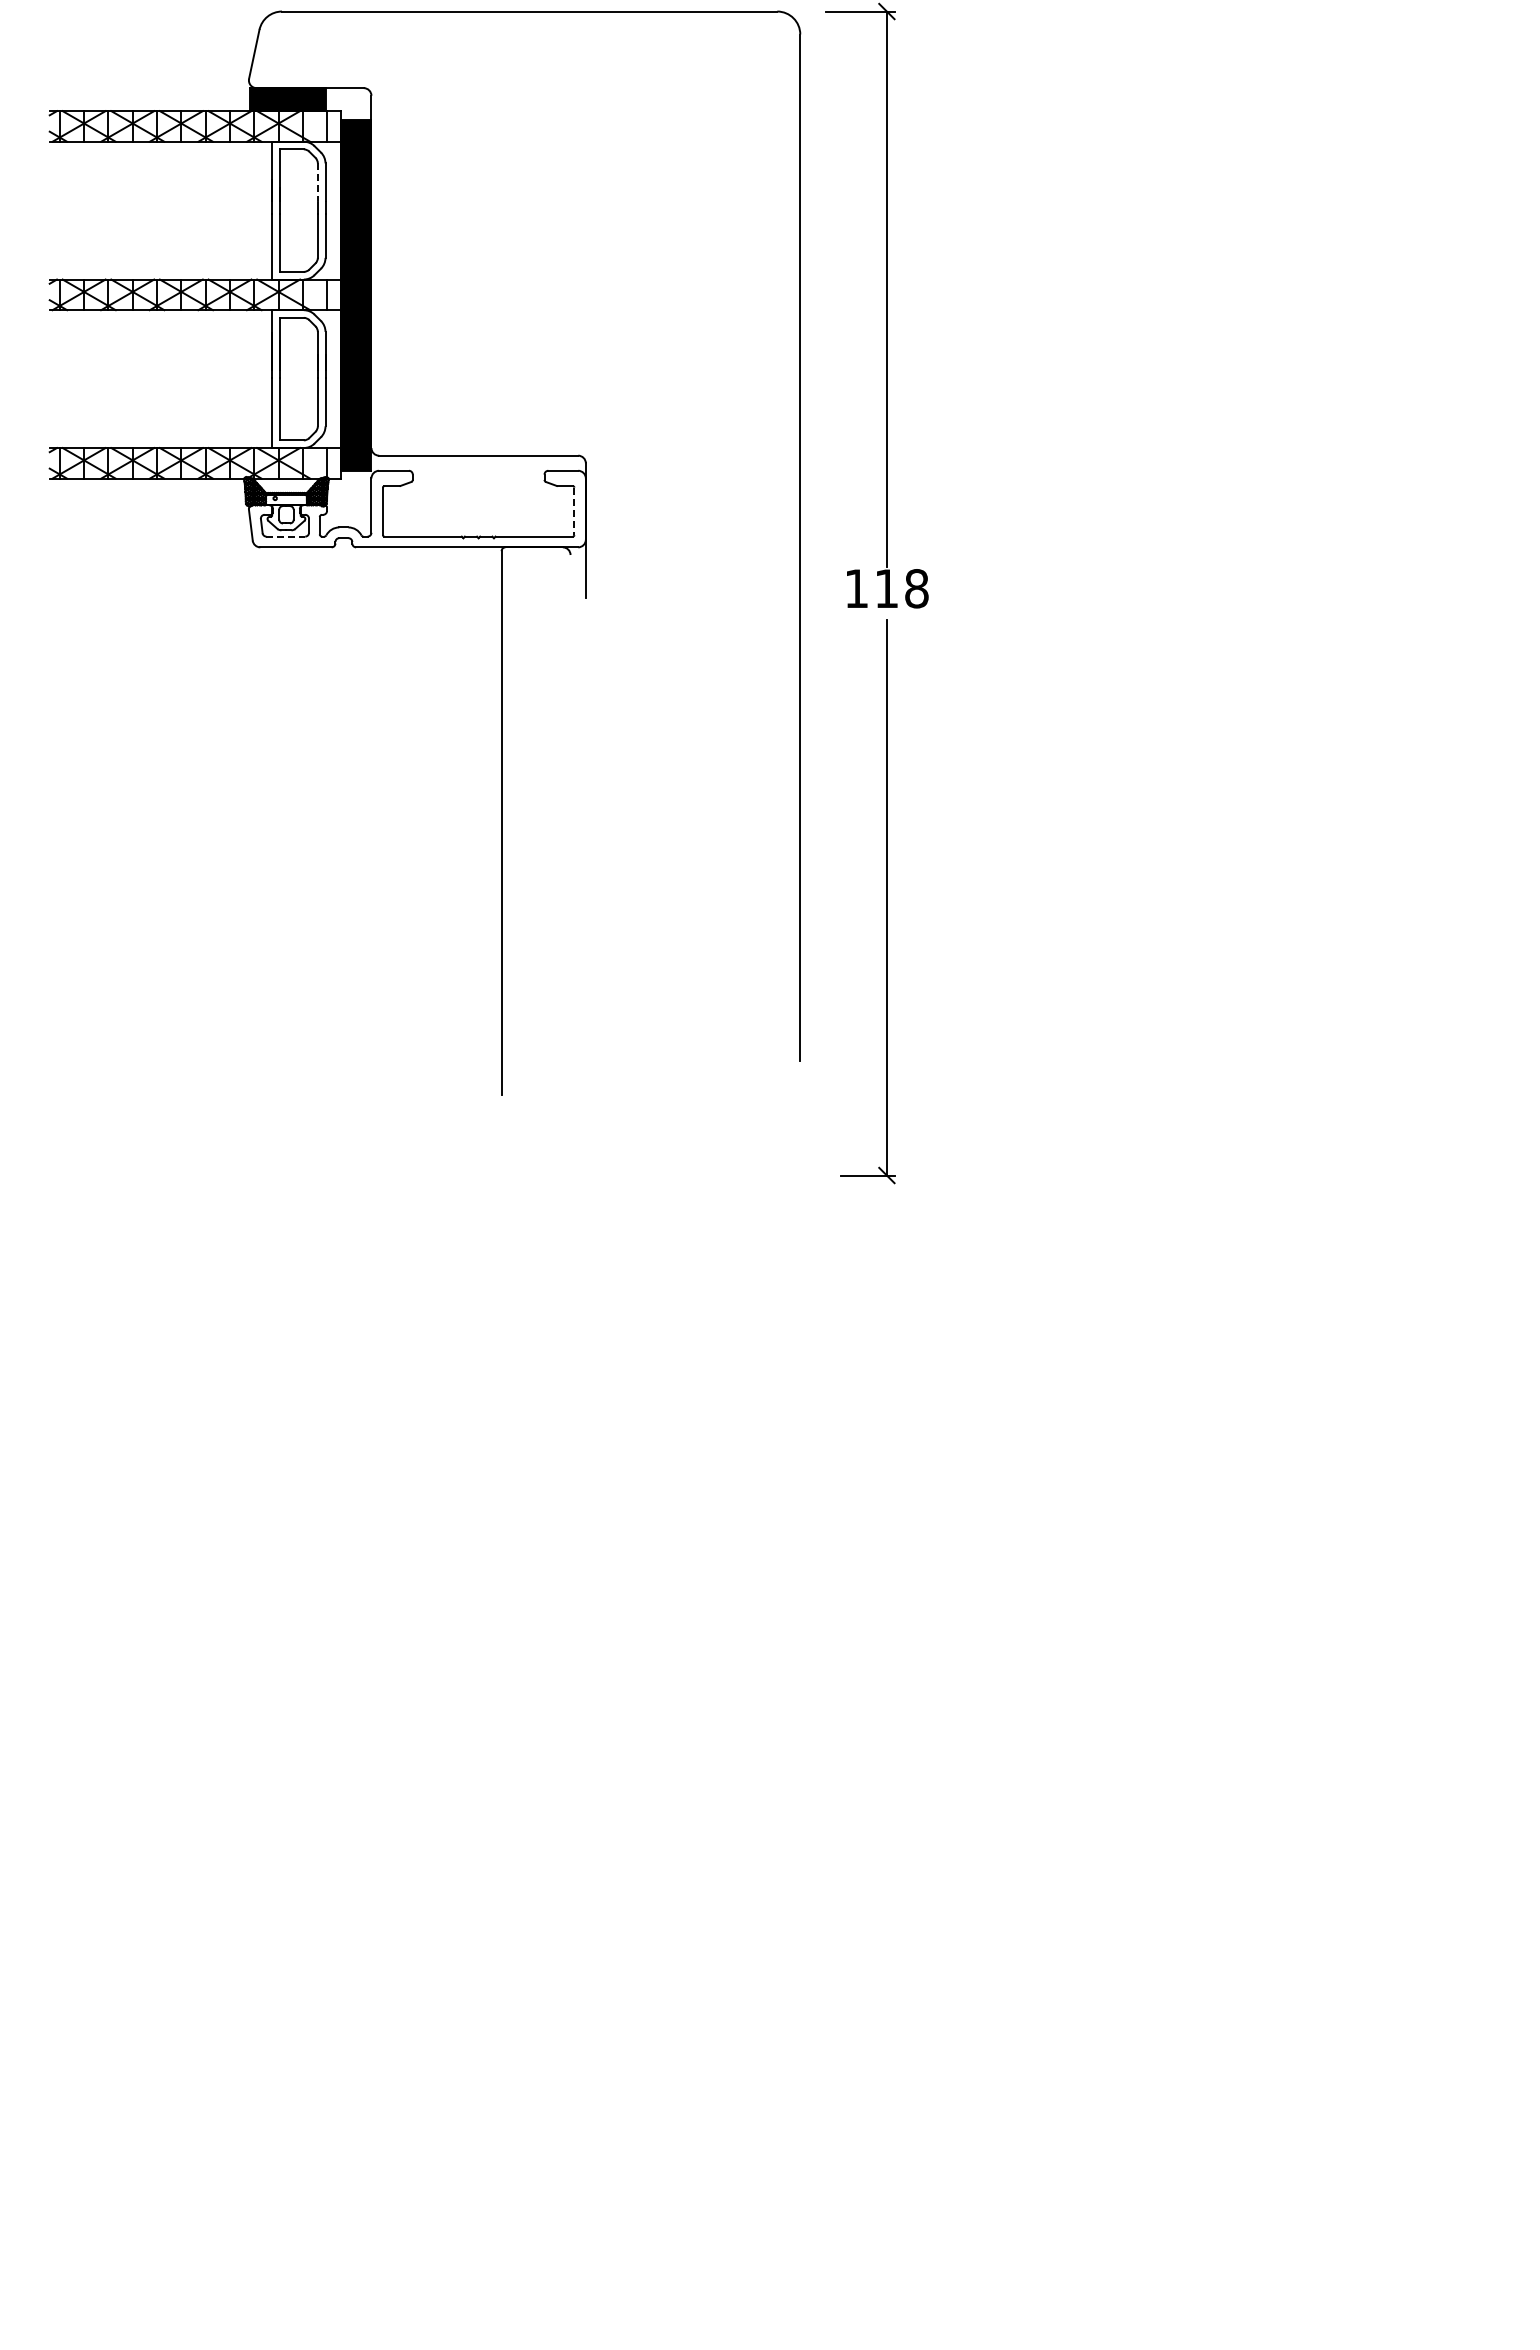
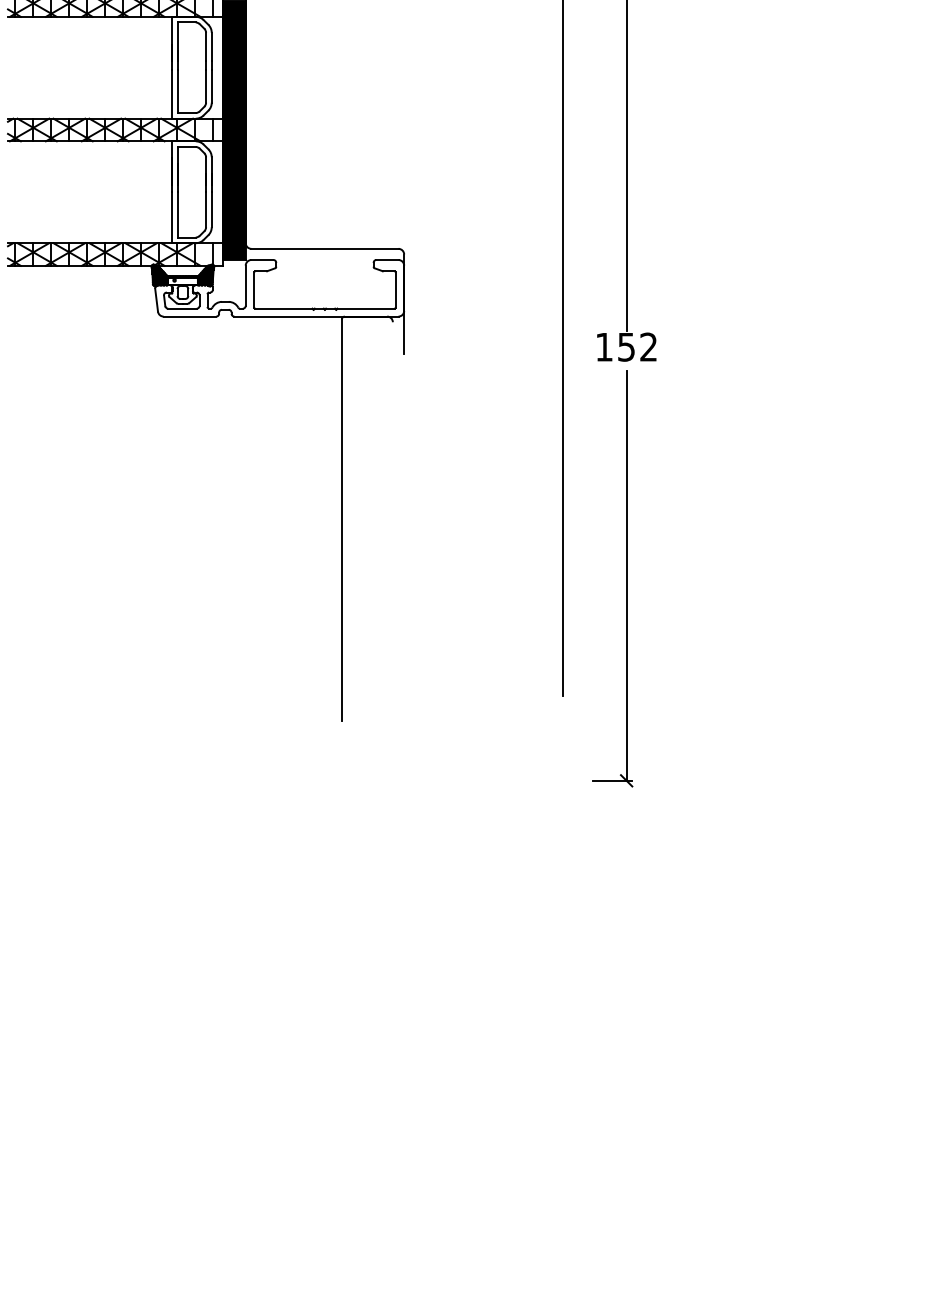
line: (317, 182) -> (205, 46), dashed -> solid
line: (574, 511) -> (395, 290), dashed -> solid
line: (286, 536) -> (182, 308), dashed -> solid
text: (901, 588) -> (637, 346), 118 -> 152

